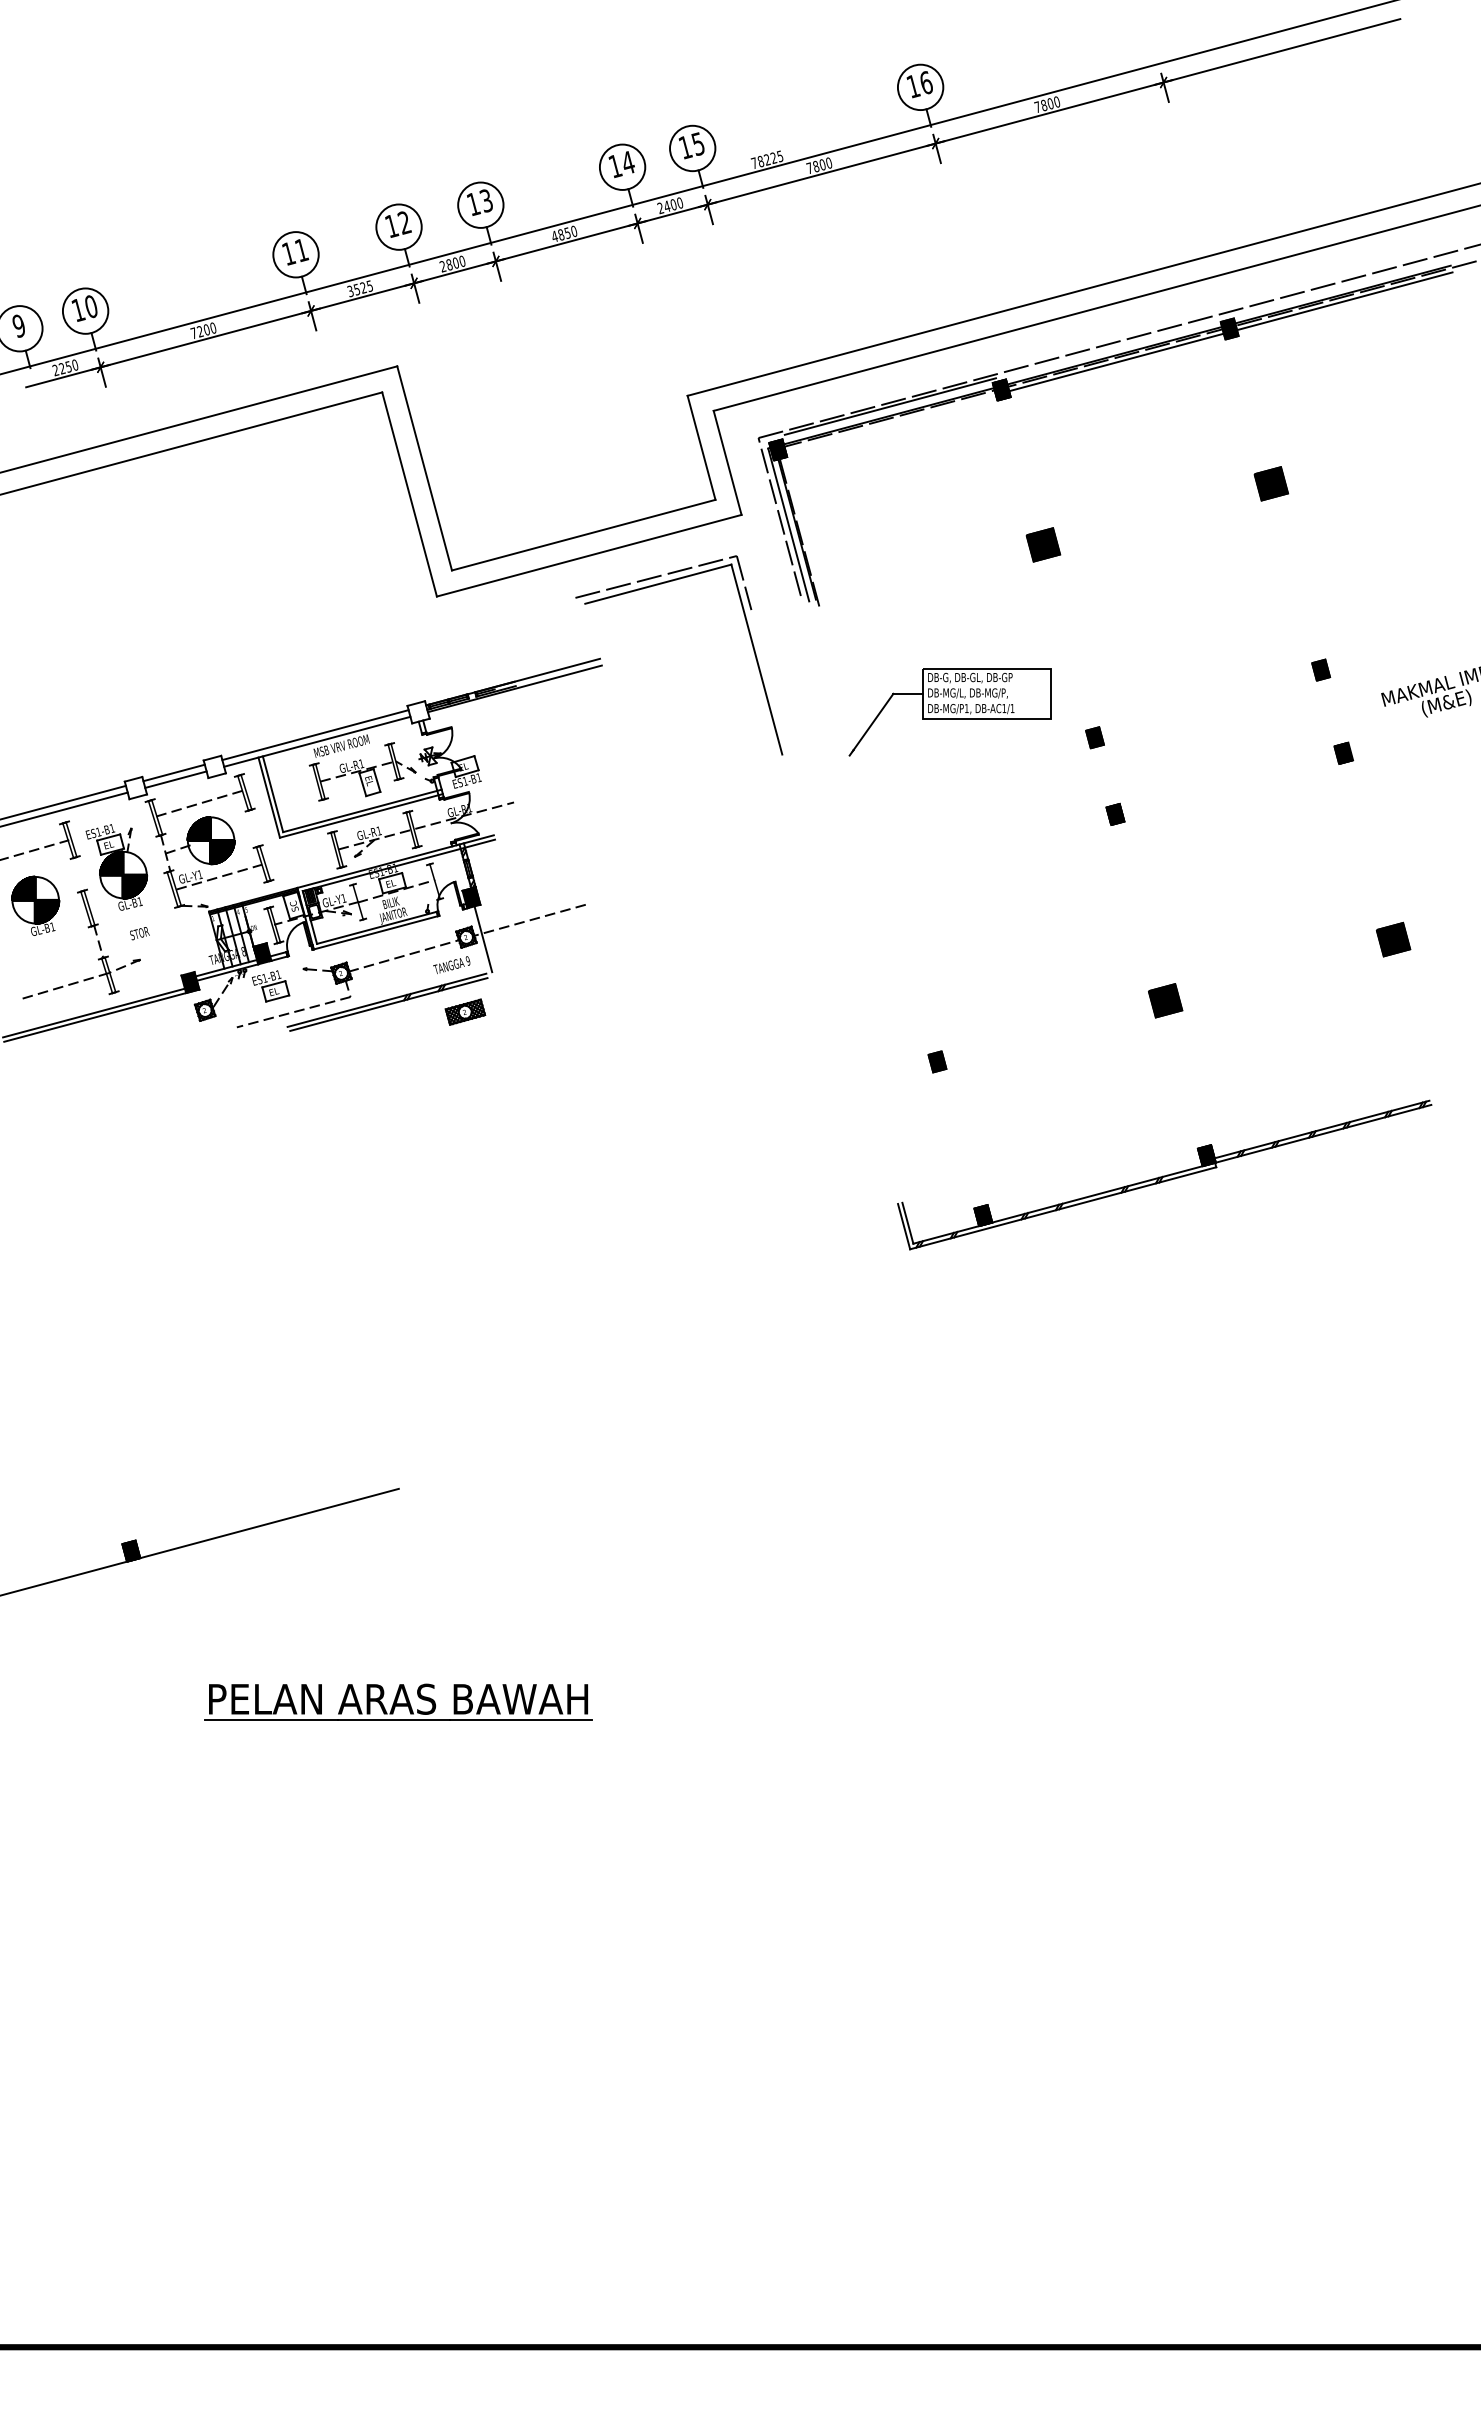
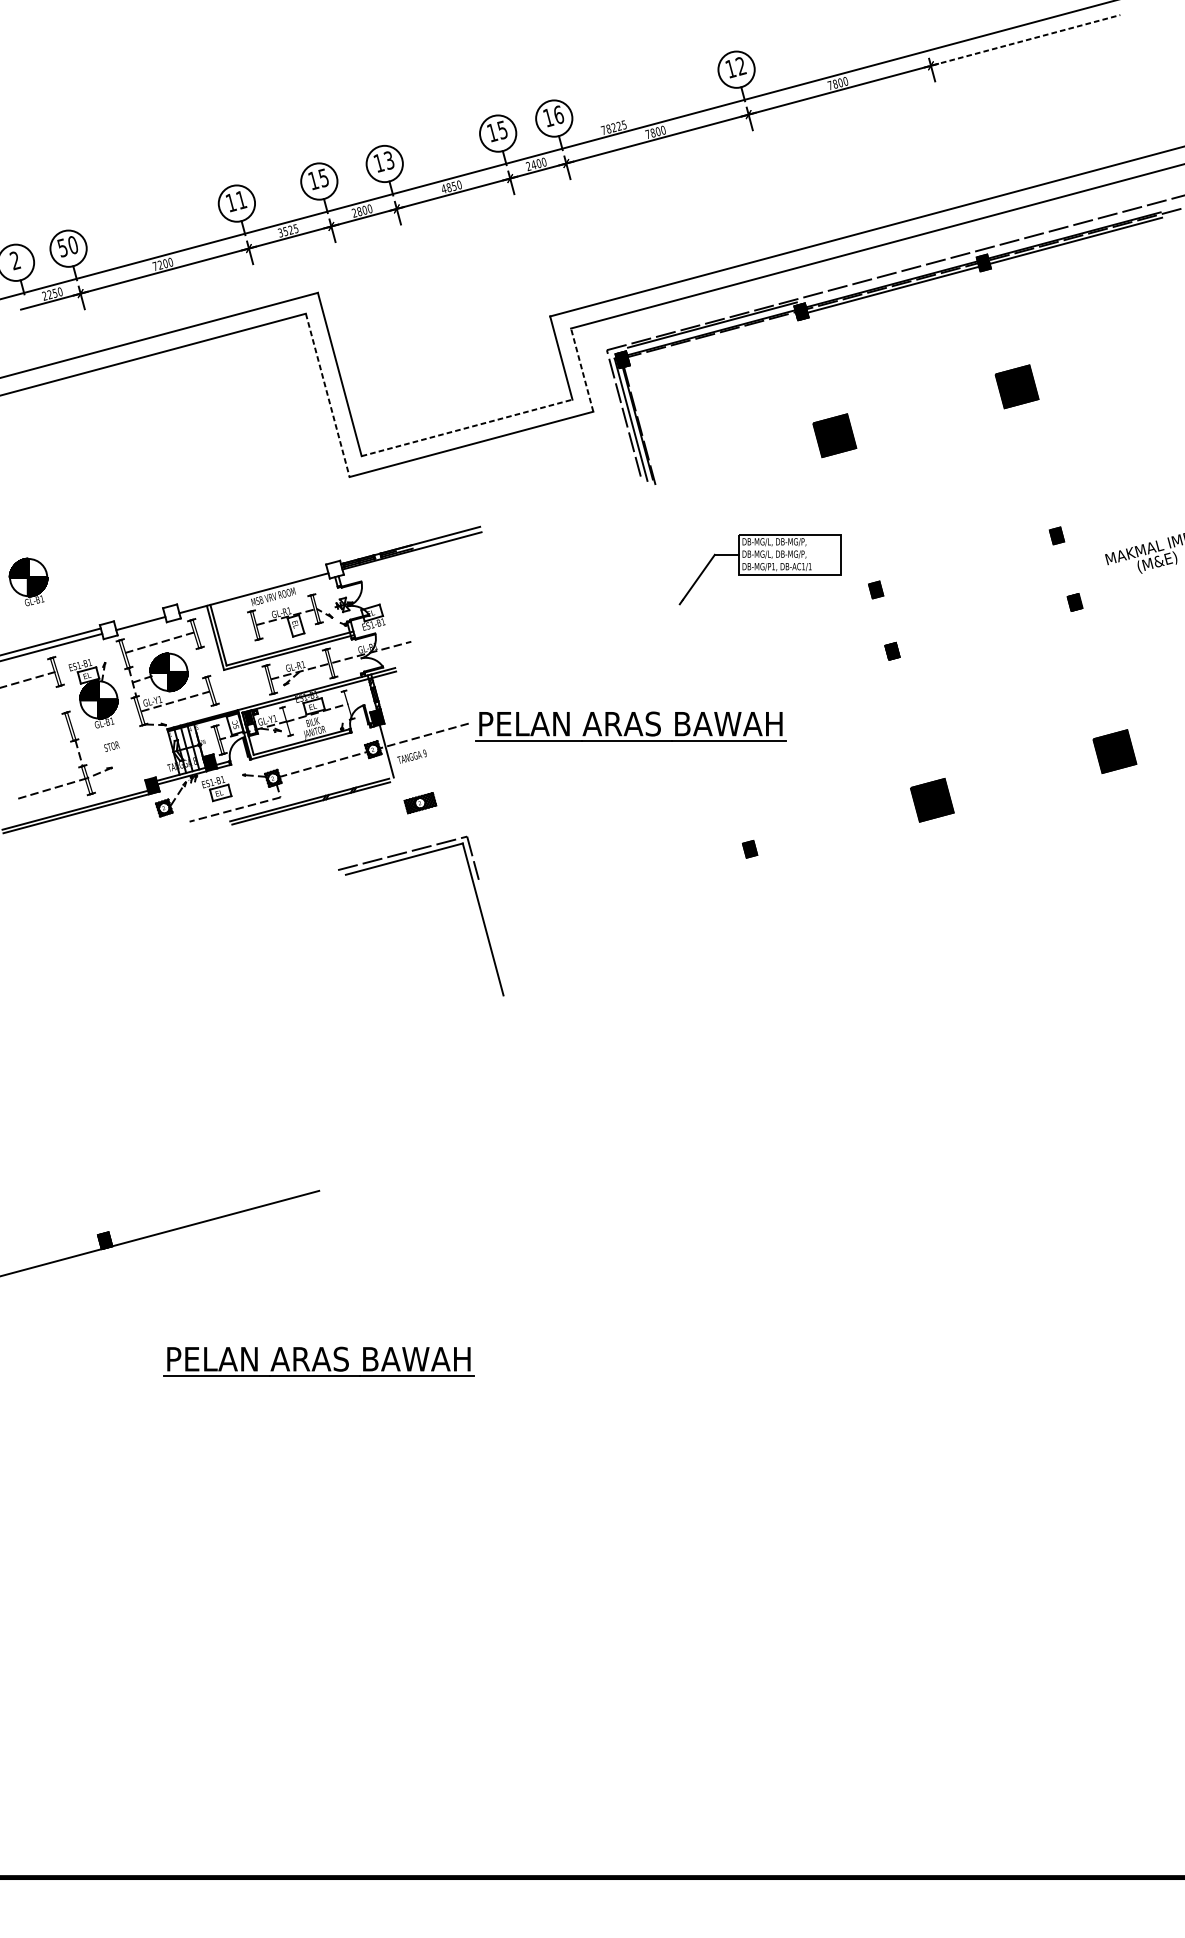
line: (1278, 51) -> (1022, 40), solid -> dashed
text: (926, 83) -> (741, 66), 16 -> 12
text: (697, 143) -> (558, 114), 15 -> 16
text: (627, 162) -> (502, 129), 14 -> 15
text: (404, 222) -> (323, 177), 12 -> 15
text: (78, 309) -> (62, 247), 10 -> 50
text: (18, 326) -> (14, 260), 9 -> 2
line: (727, 462) -> (582, 369), solid -> dashed
part: (1271, 483) -> (1017, 386), size x1.6
line: (409, 494) -> (327, 395), solid -> dashed
line: (584, 535) -> (467, 428), solid -> dashed
part: (1043, 544) -> (834, 435), size x1.6
part: (748, 633) -> (476, 898), moved
text: (977, 677) -> (782, 541), DB-G, DB-GL, DB-GP -> DB-MG/L, DB-MG/P,
line: (315, 735) -> (252, 588), removed
line: (173, 772) -> (138, 617), removed
part: (35, 905) -> (28, 581), moved
part: (788, 907) -> (630, 725), added
part: (1393, 939) -> (1114, 751), size x1.6
text: (451, 965) -> (411, 757), moved
part: (1165, 1000) -> (932, 800), size x1.6
part: (465, 1011) -> (420, 802), moved
part: (1164, 1174) -> (931, 939), removed

